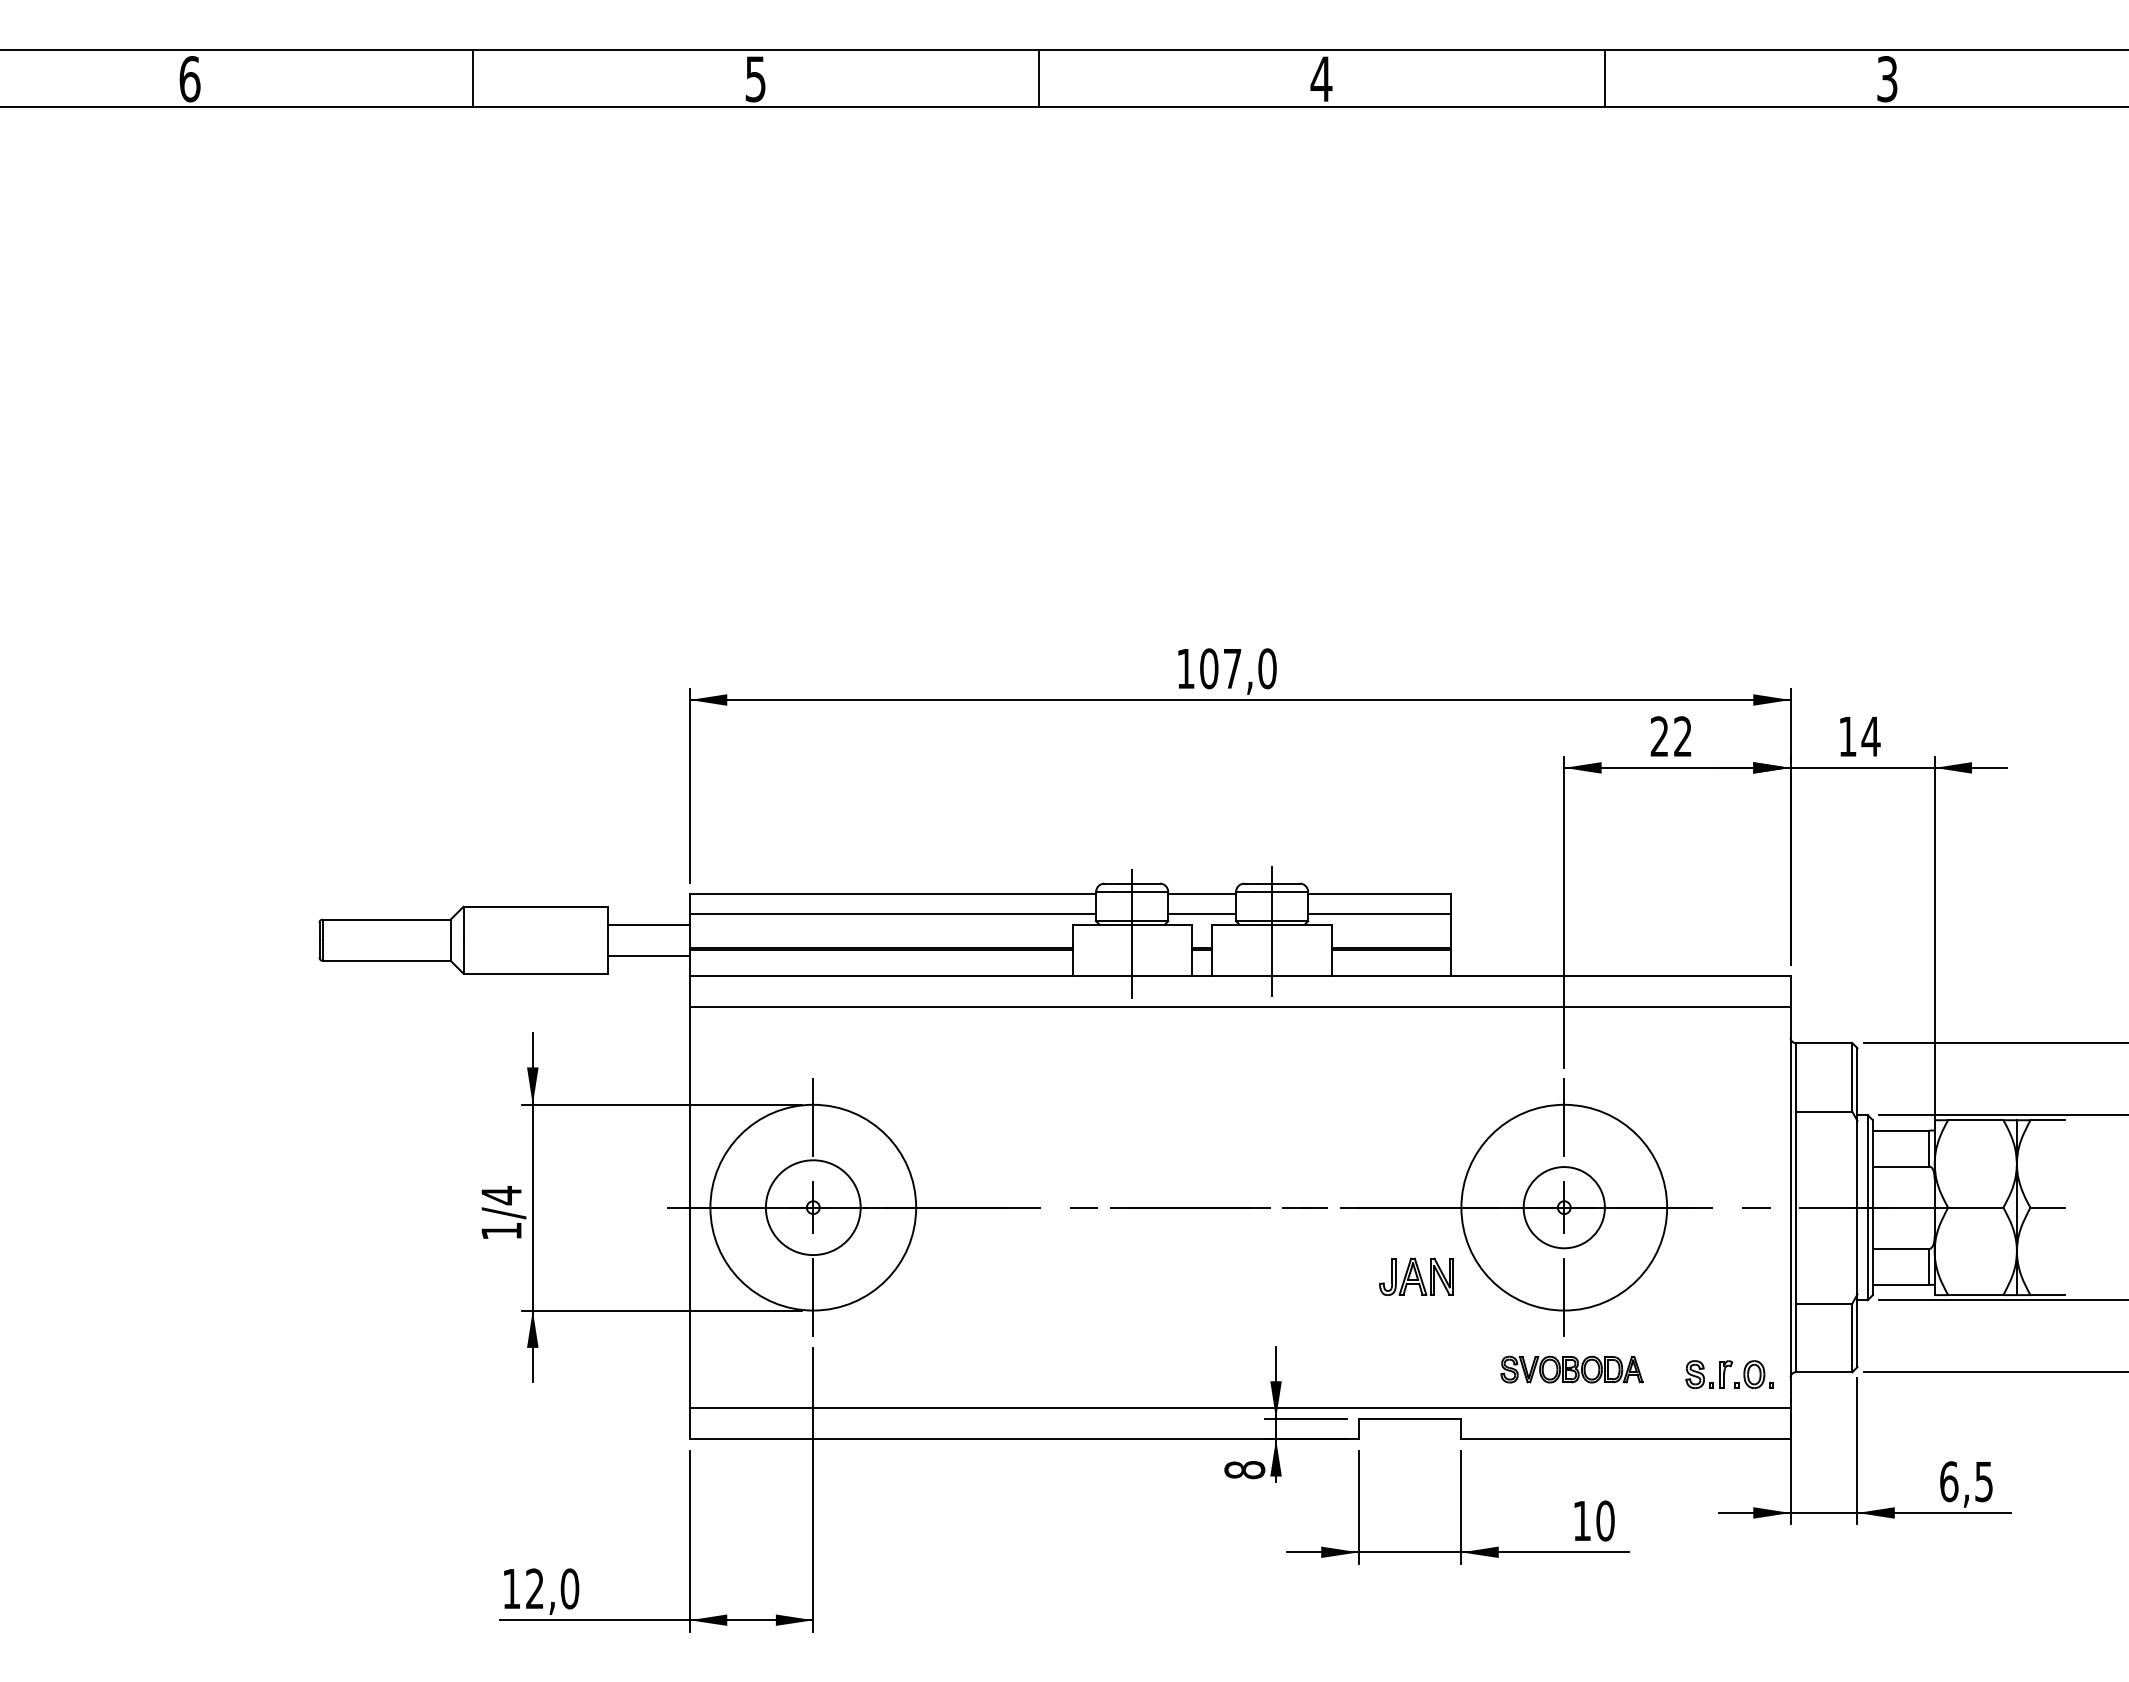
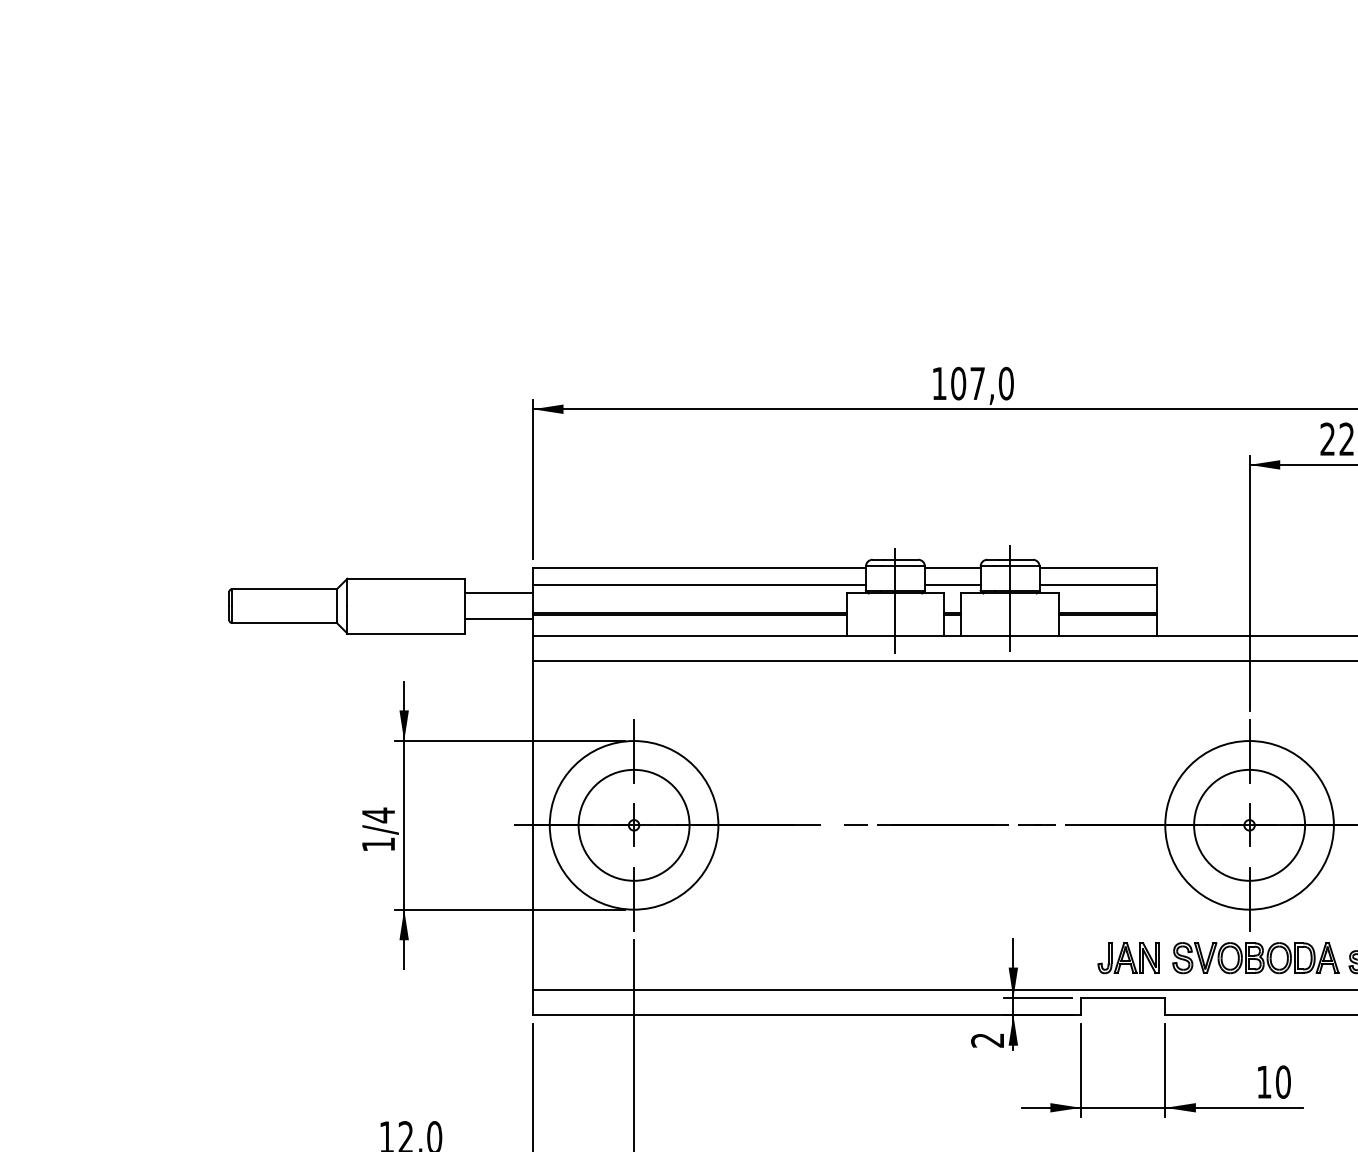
circle: (812, 1207) -> (633, 825), size x1.43
circle: (1563, 1207) -> (1248, 825), size x1.67
part: (1416, 1276) -> (1128, 957), moved
part: (1571, 1369) -> (1255, 957), size x1.43
text: (1244, 1470) -> (987, 1040), 8 -> 2

